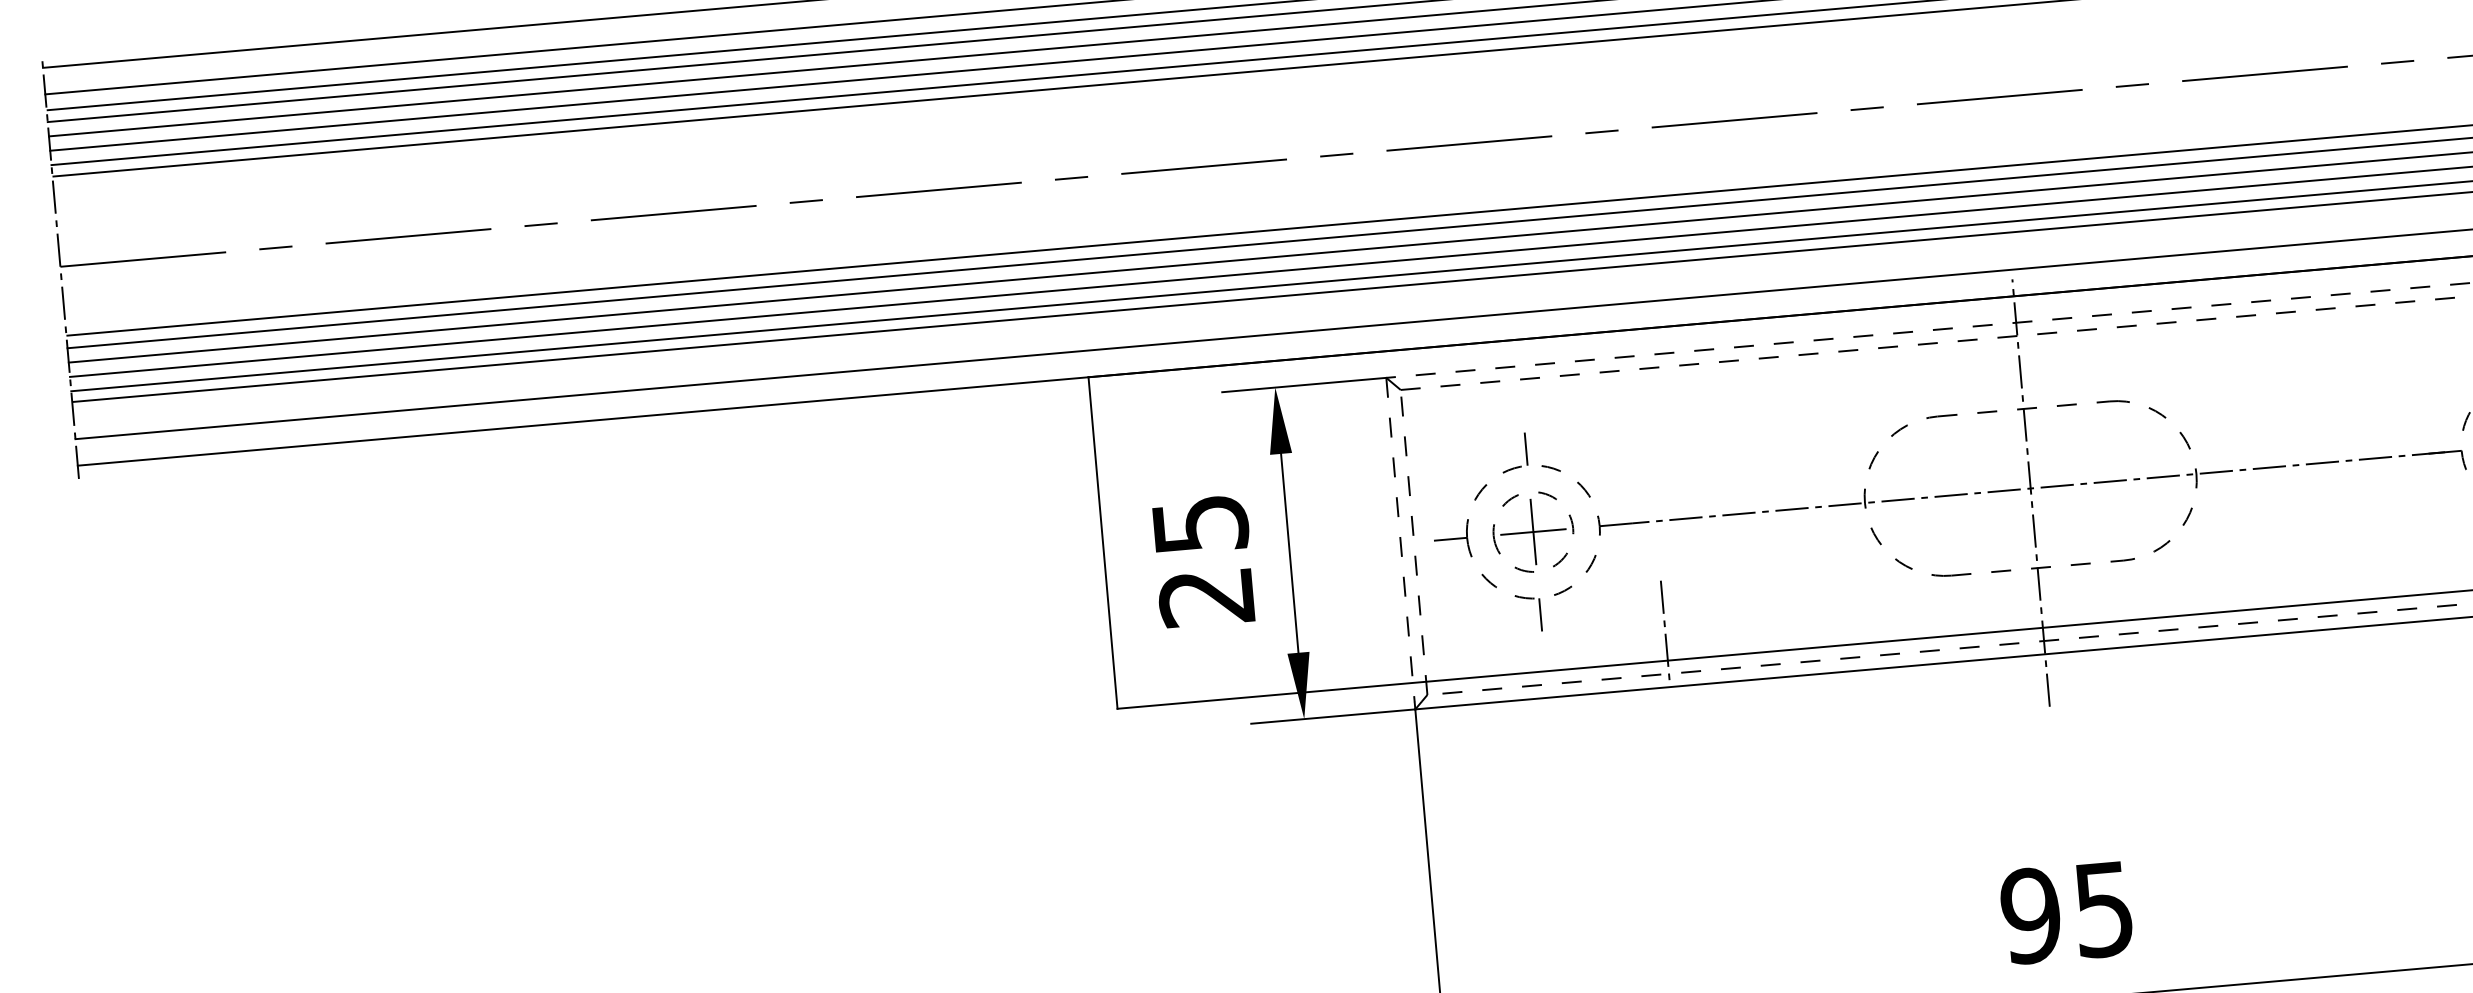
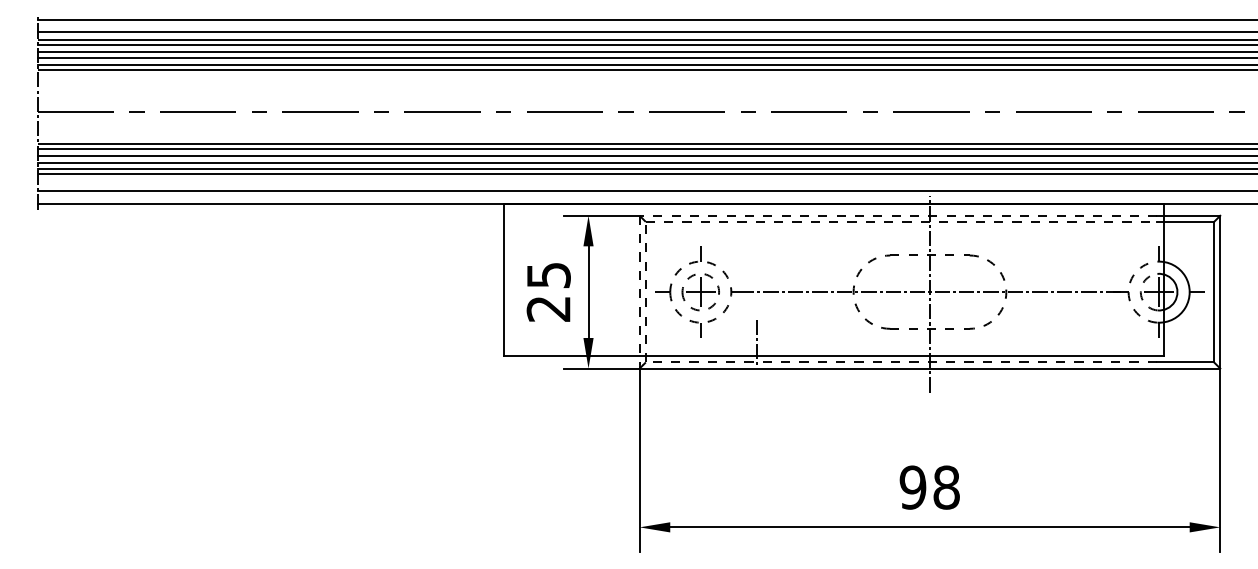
text: (2103, 909) -> (946, 487), 95 -> 98

